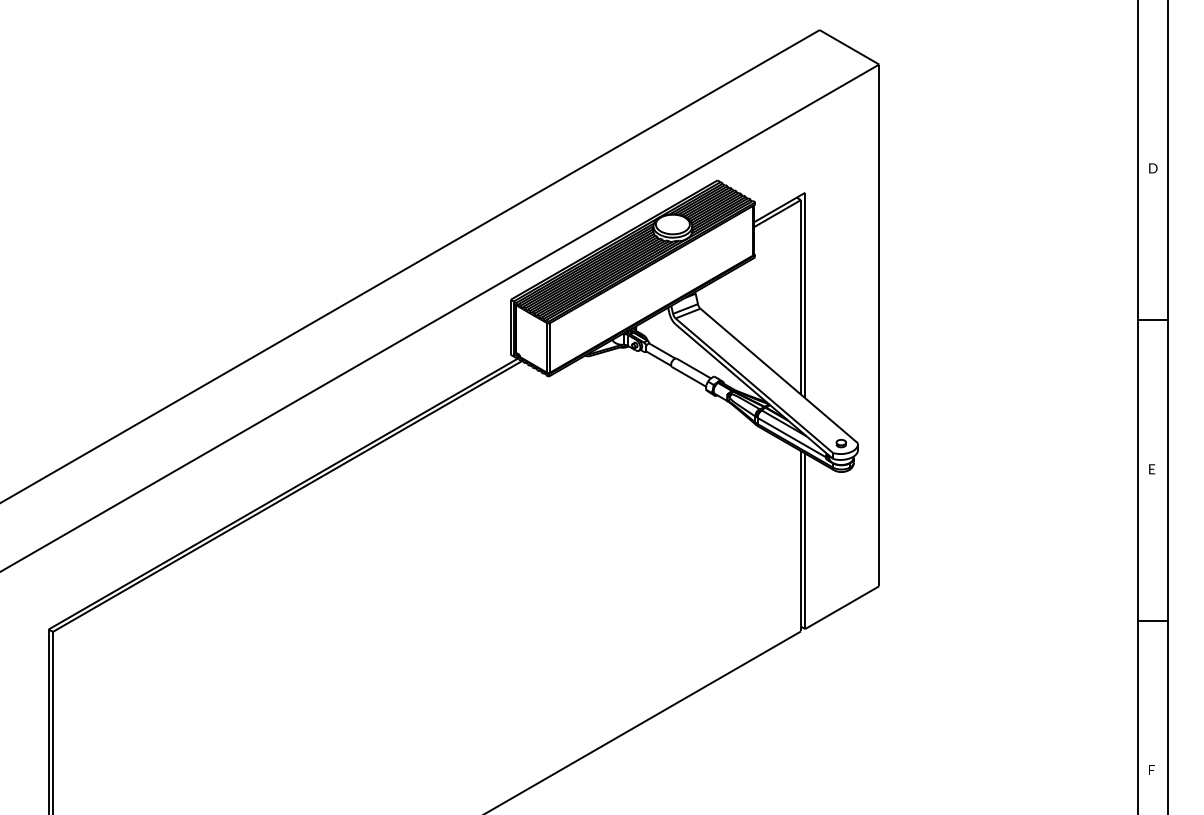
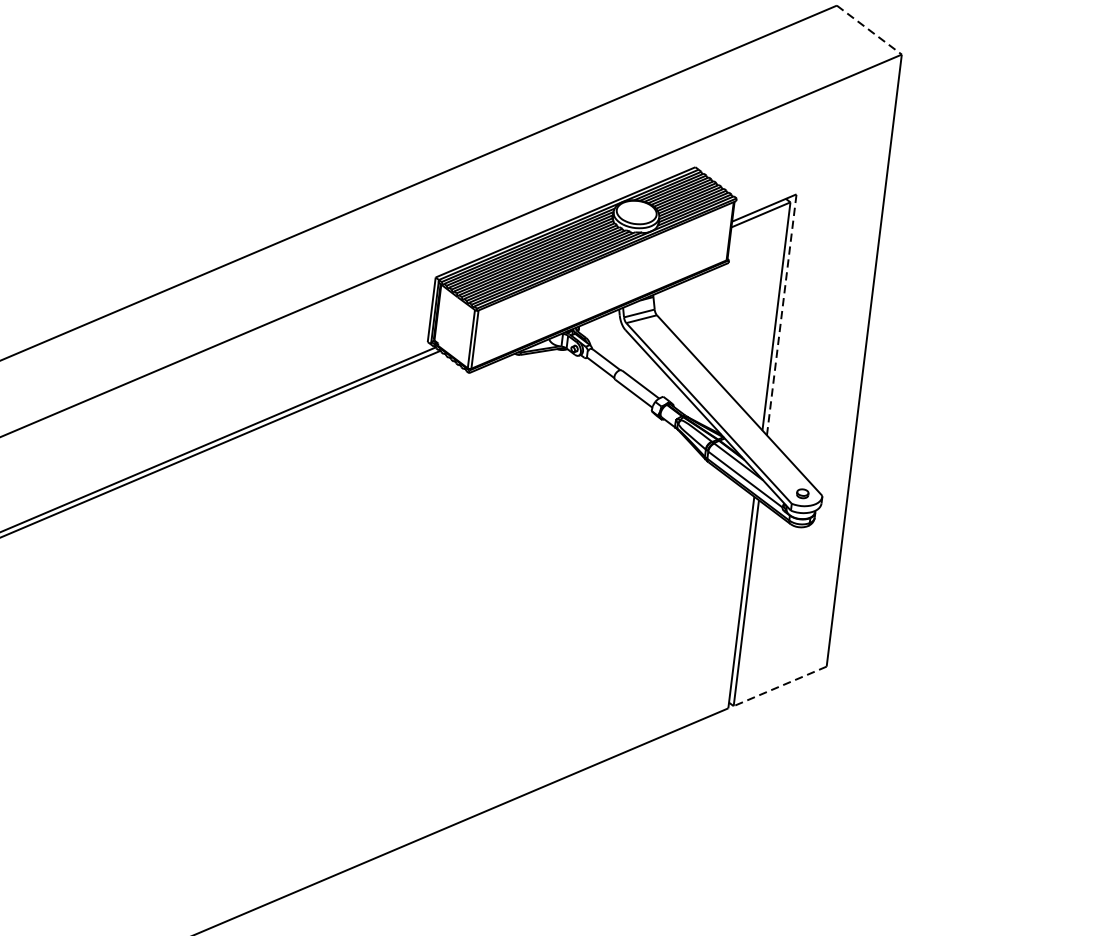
line: (849, 47) -> (869, 30), solid -> dashed
line: (805, 295) -> (782, 314), solid -> dashed
line: (842, 607) -> (780, 686), solid -> dashed

